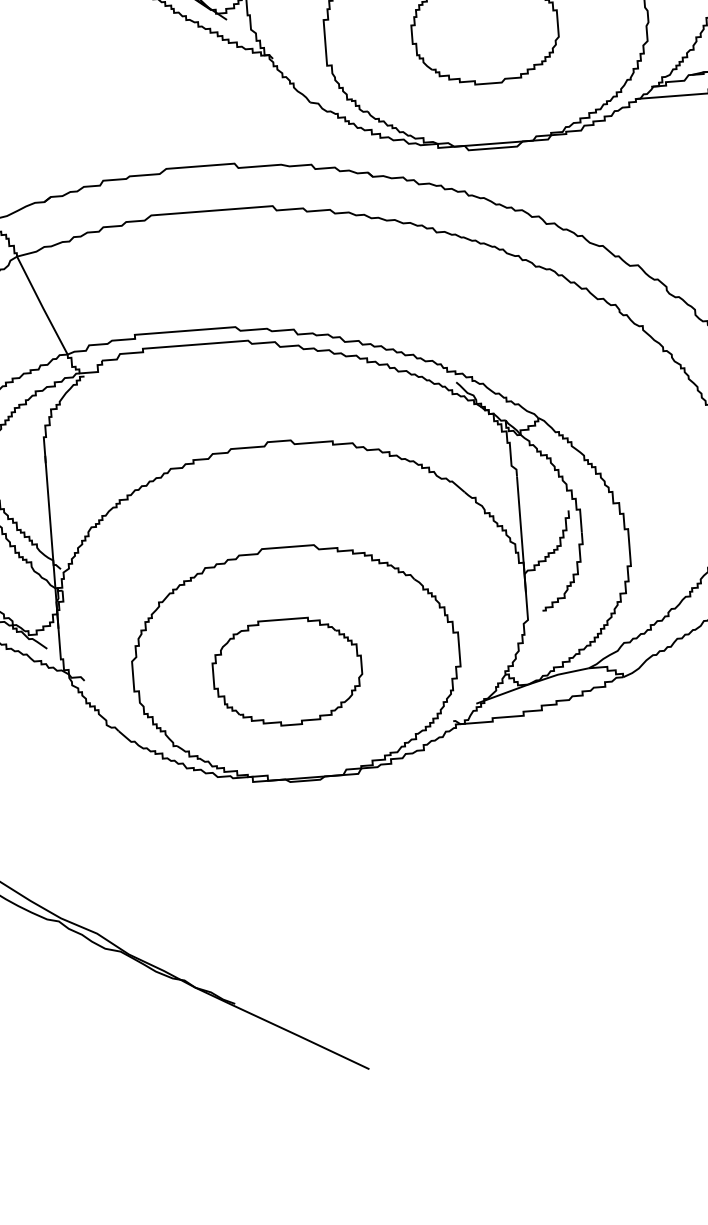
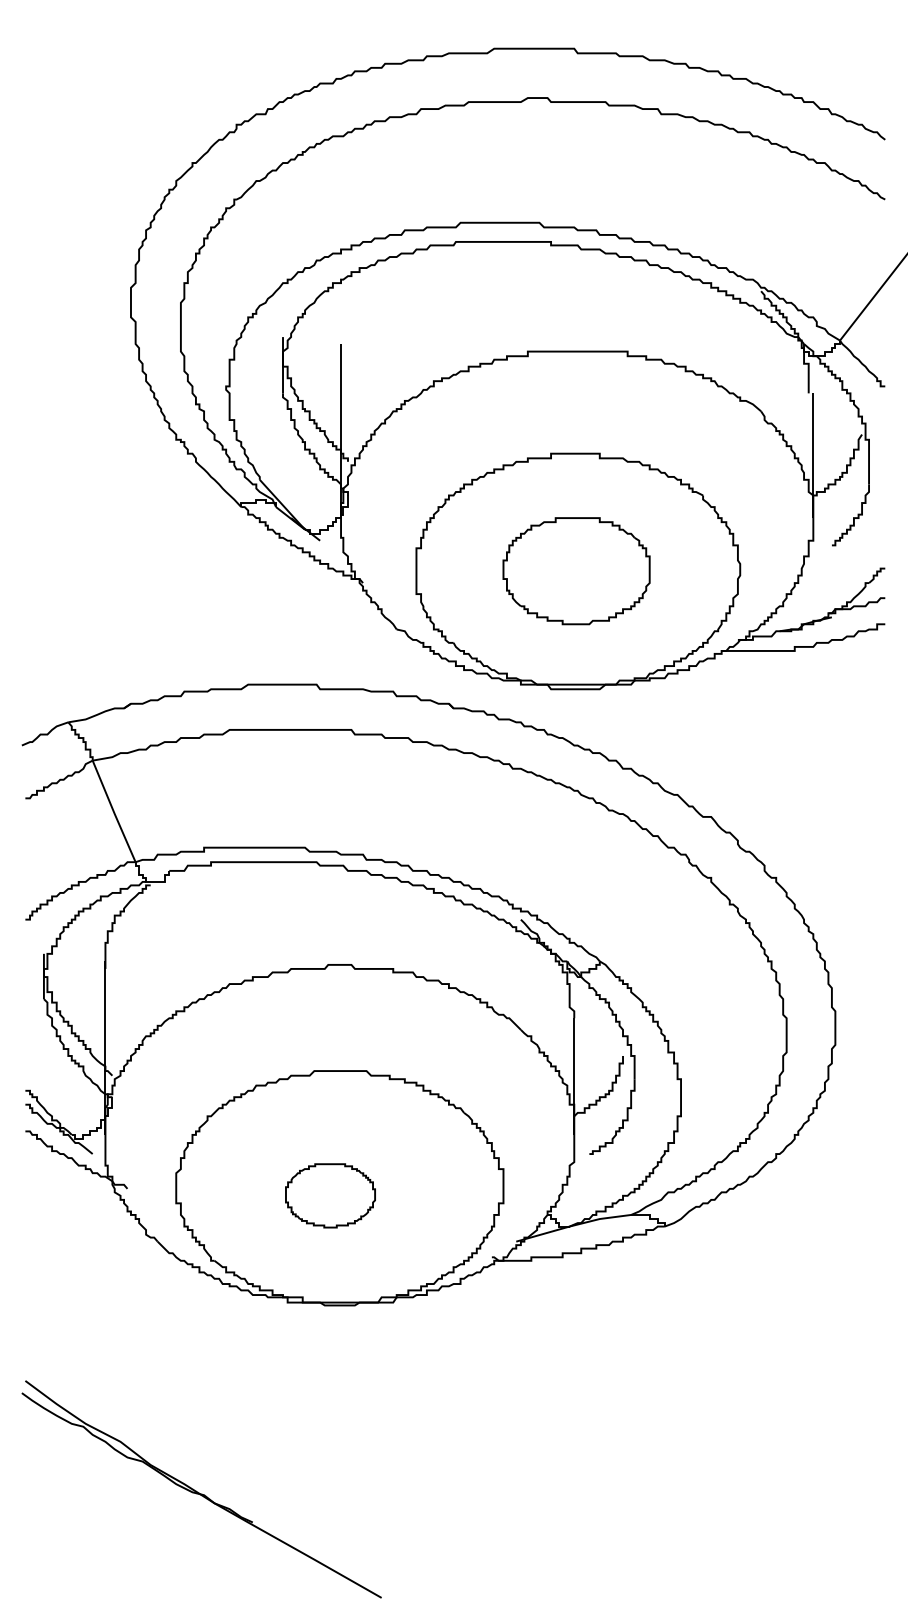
part: (287, 671) -> (330, 1195), size x0.6

